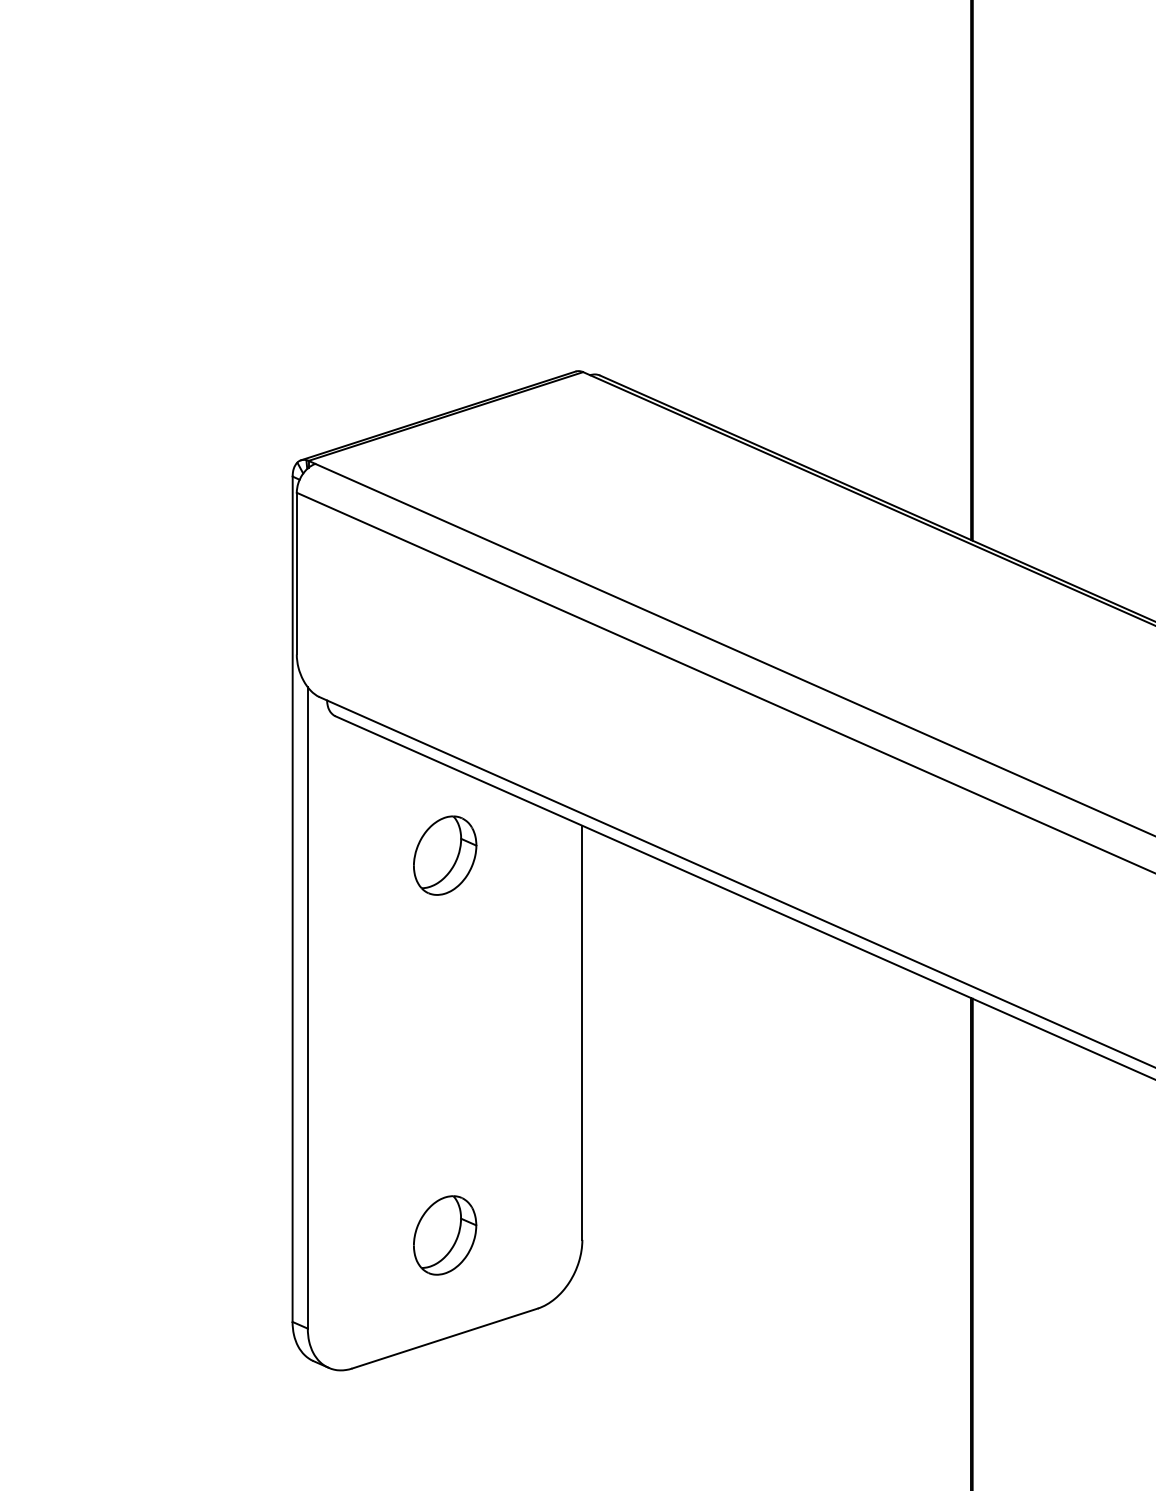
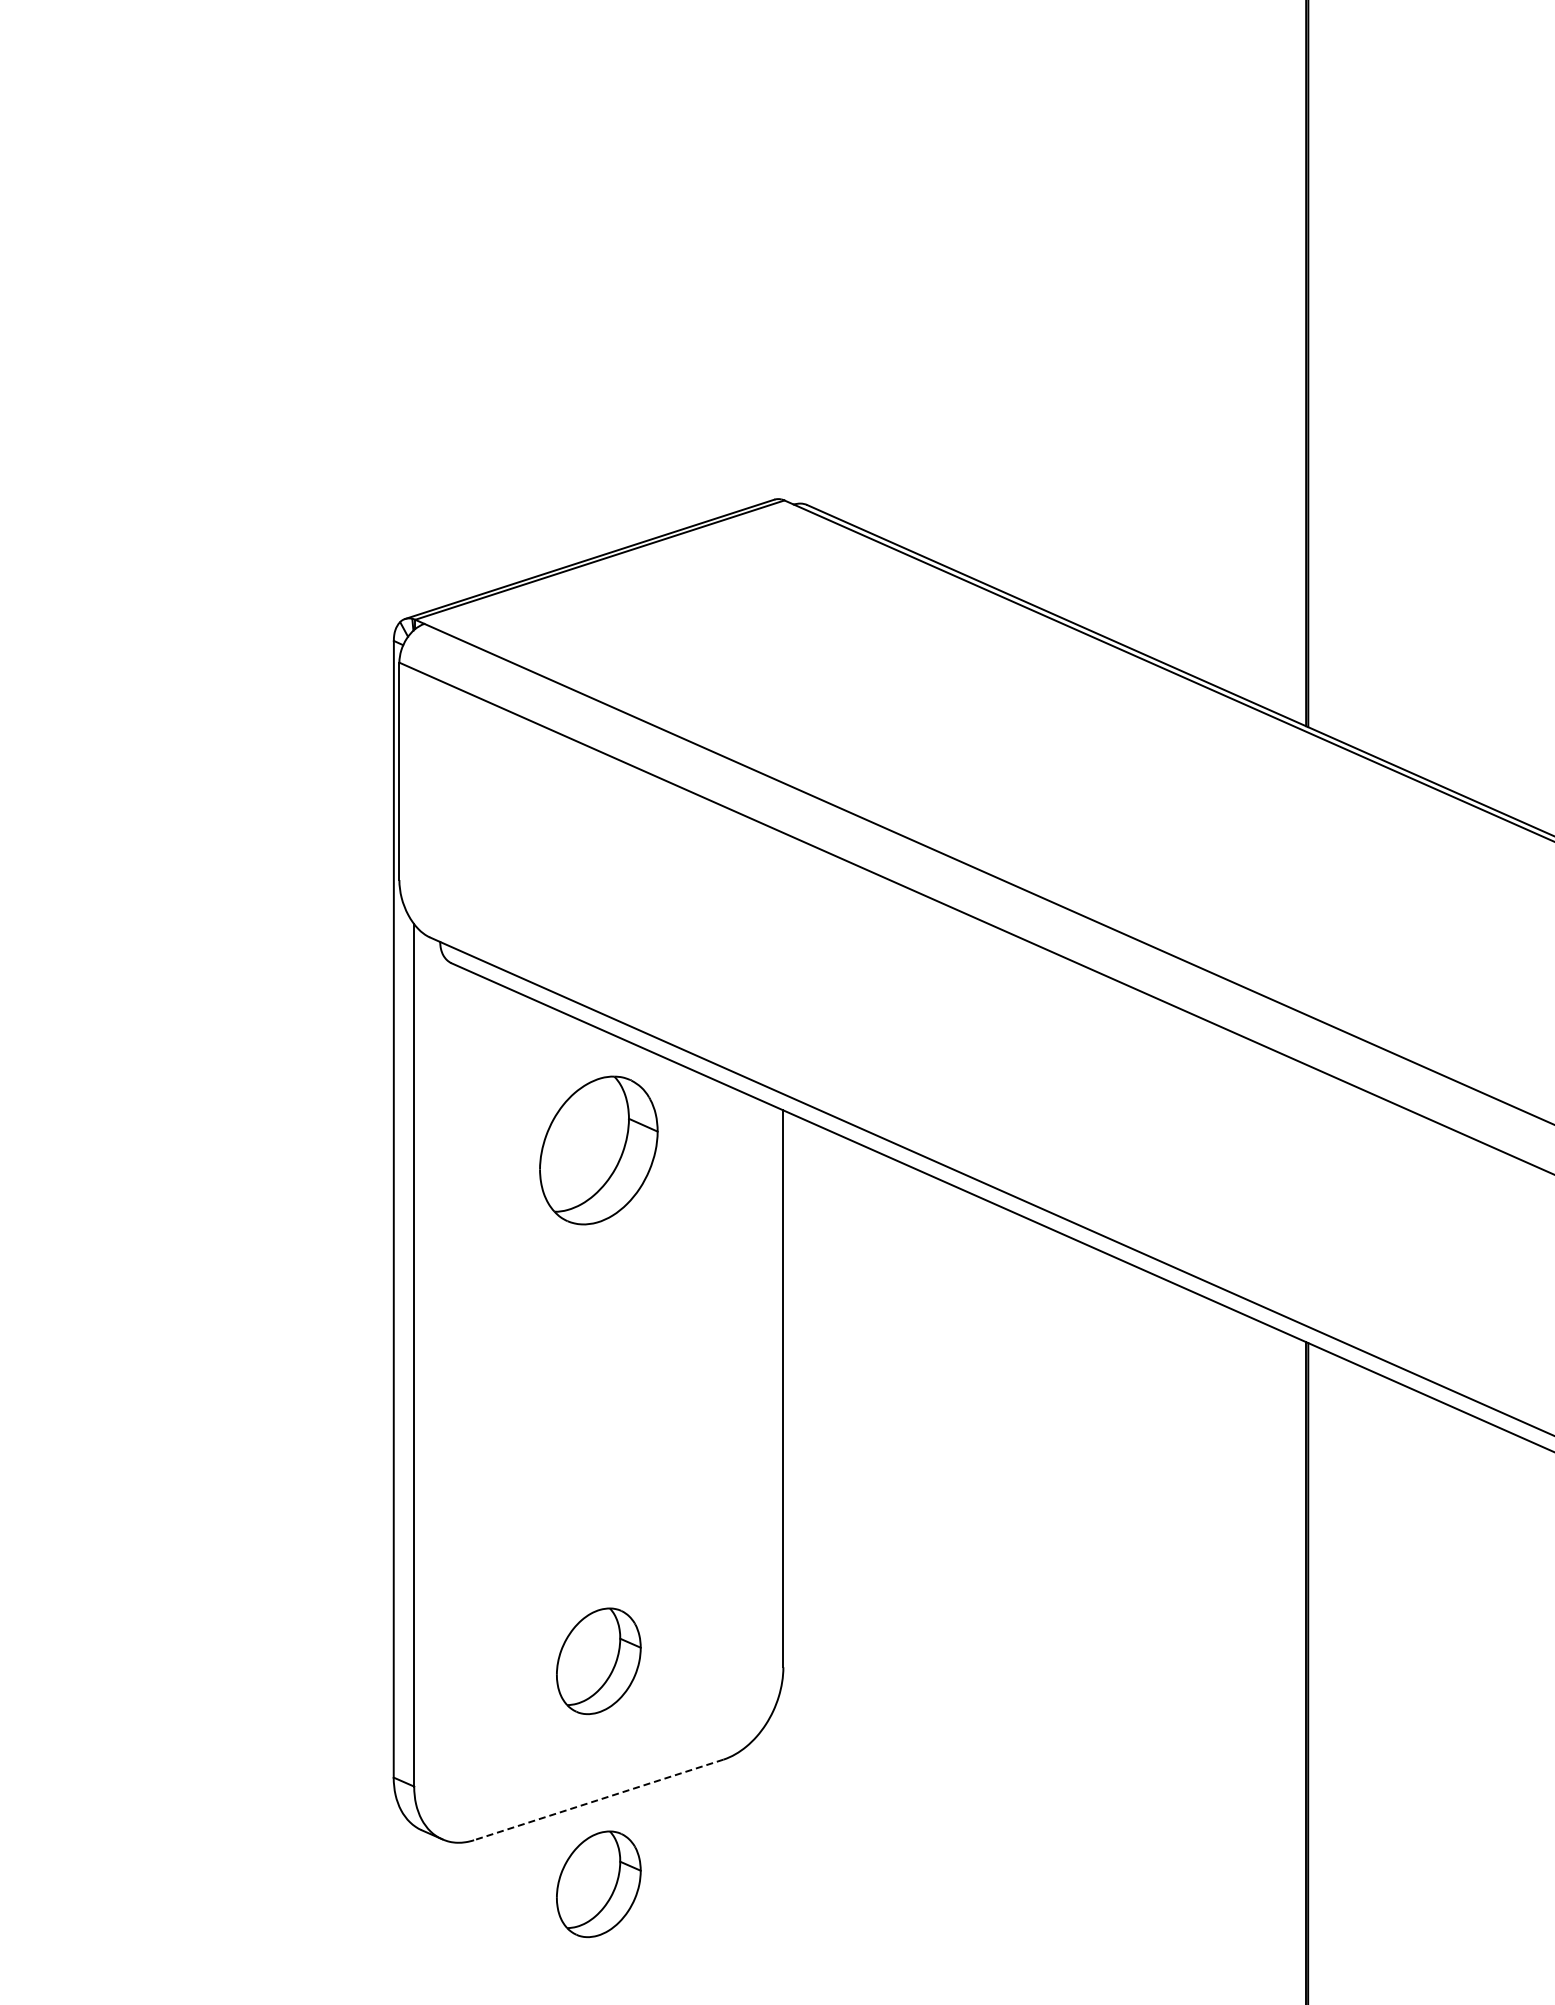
part: (444, 855) -> (598, 1150), size x1.4
line: (444, 1338) -> (598, 1800), solid -> dashed
part: (444, 1401) -> (598, 1884), added

